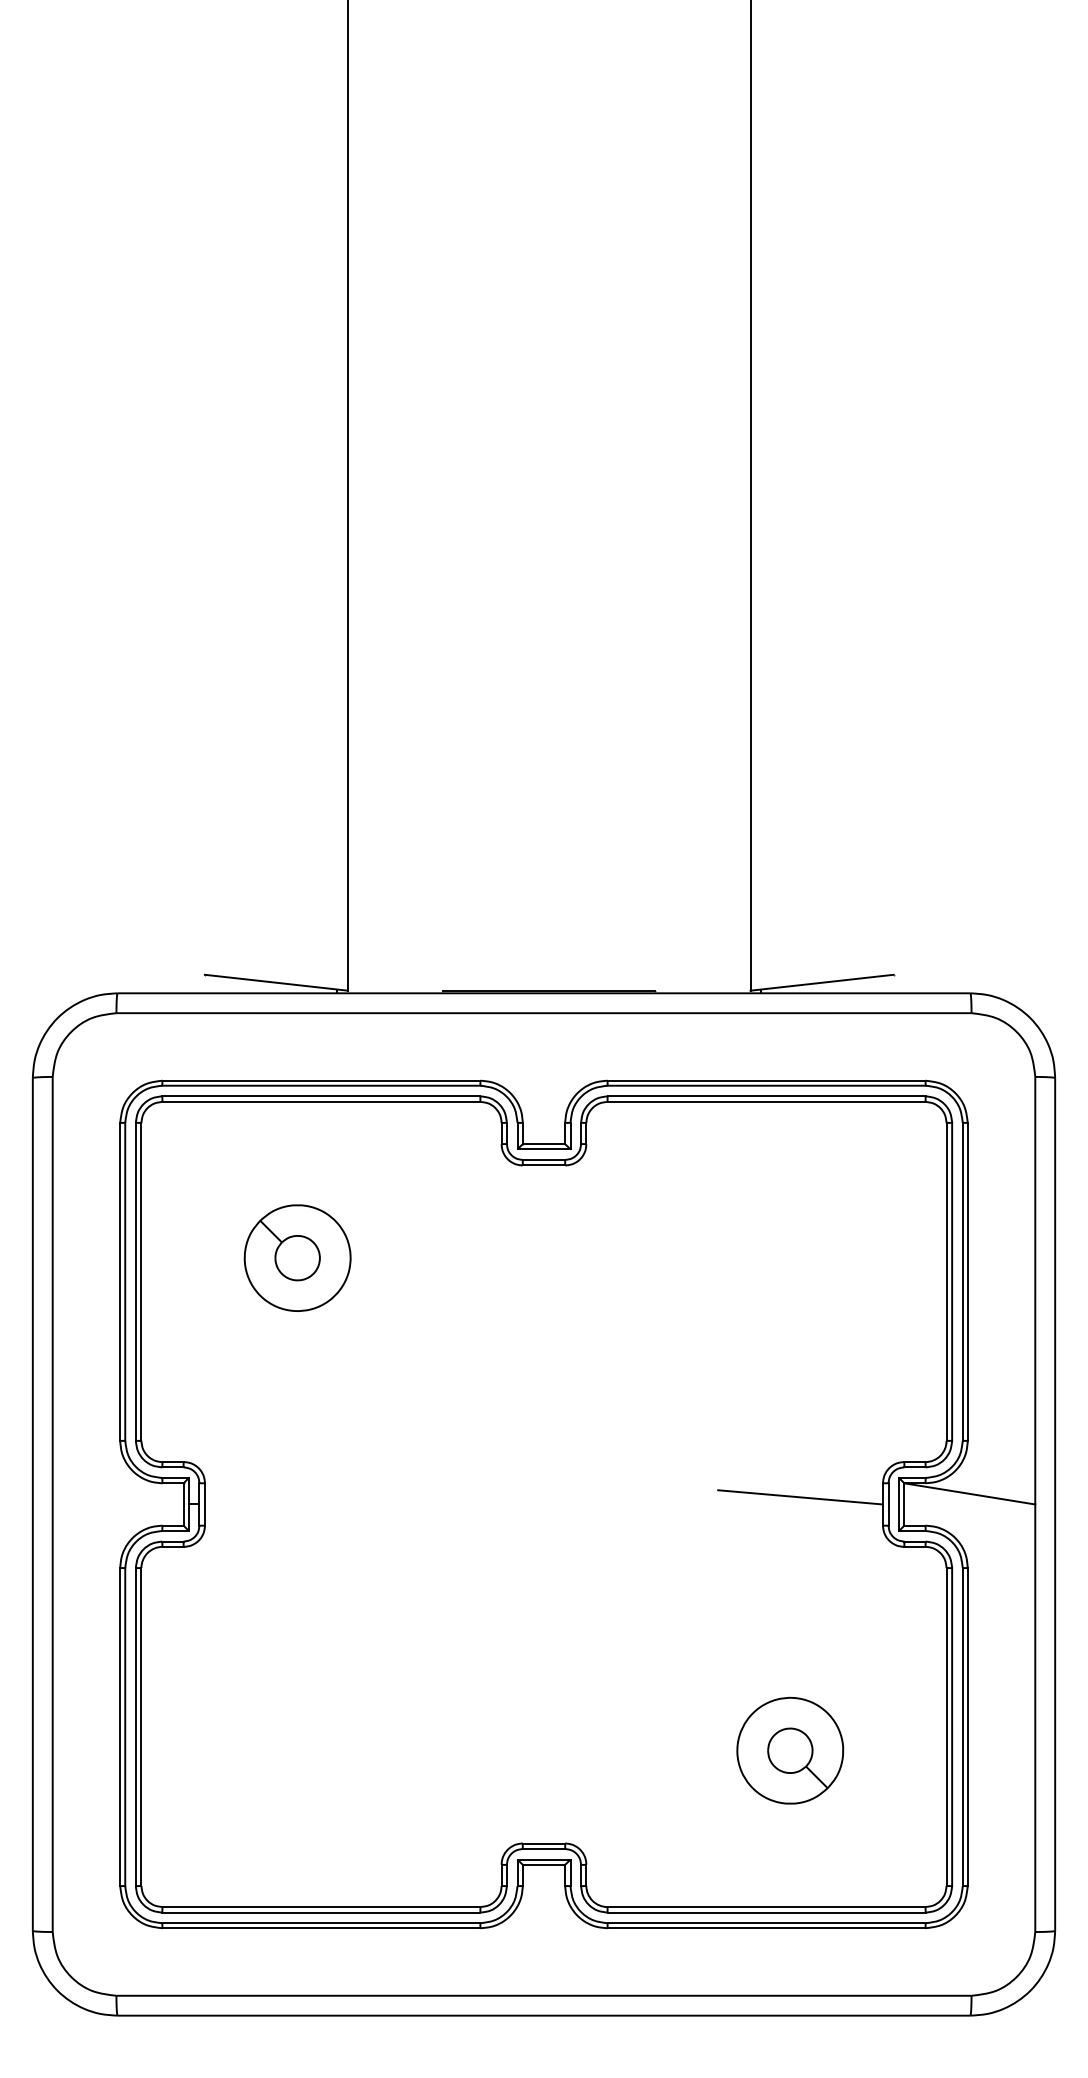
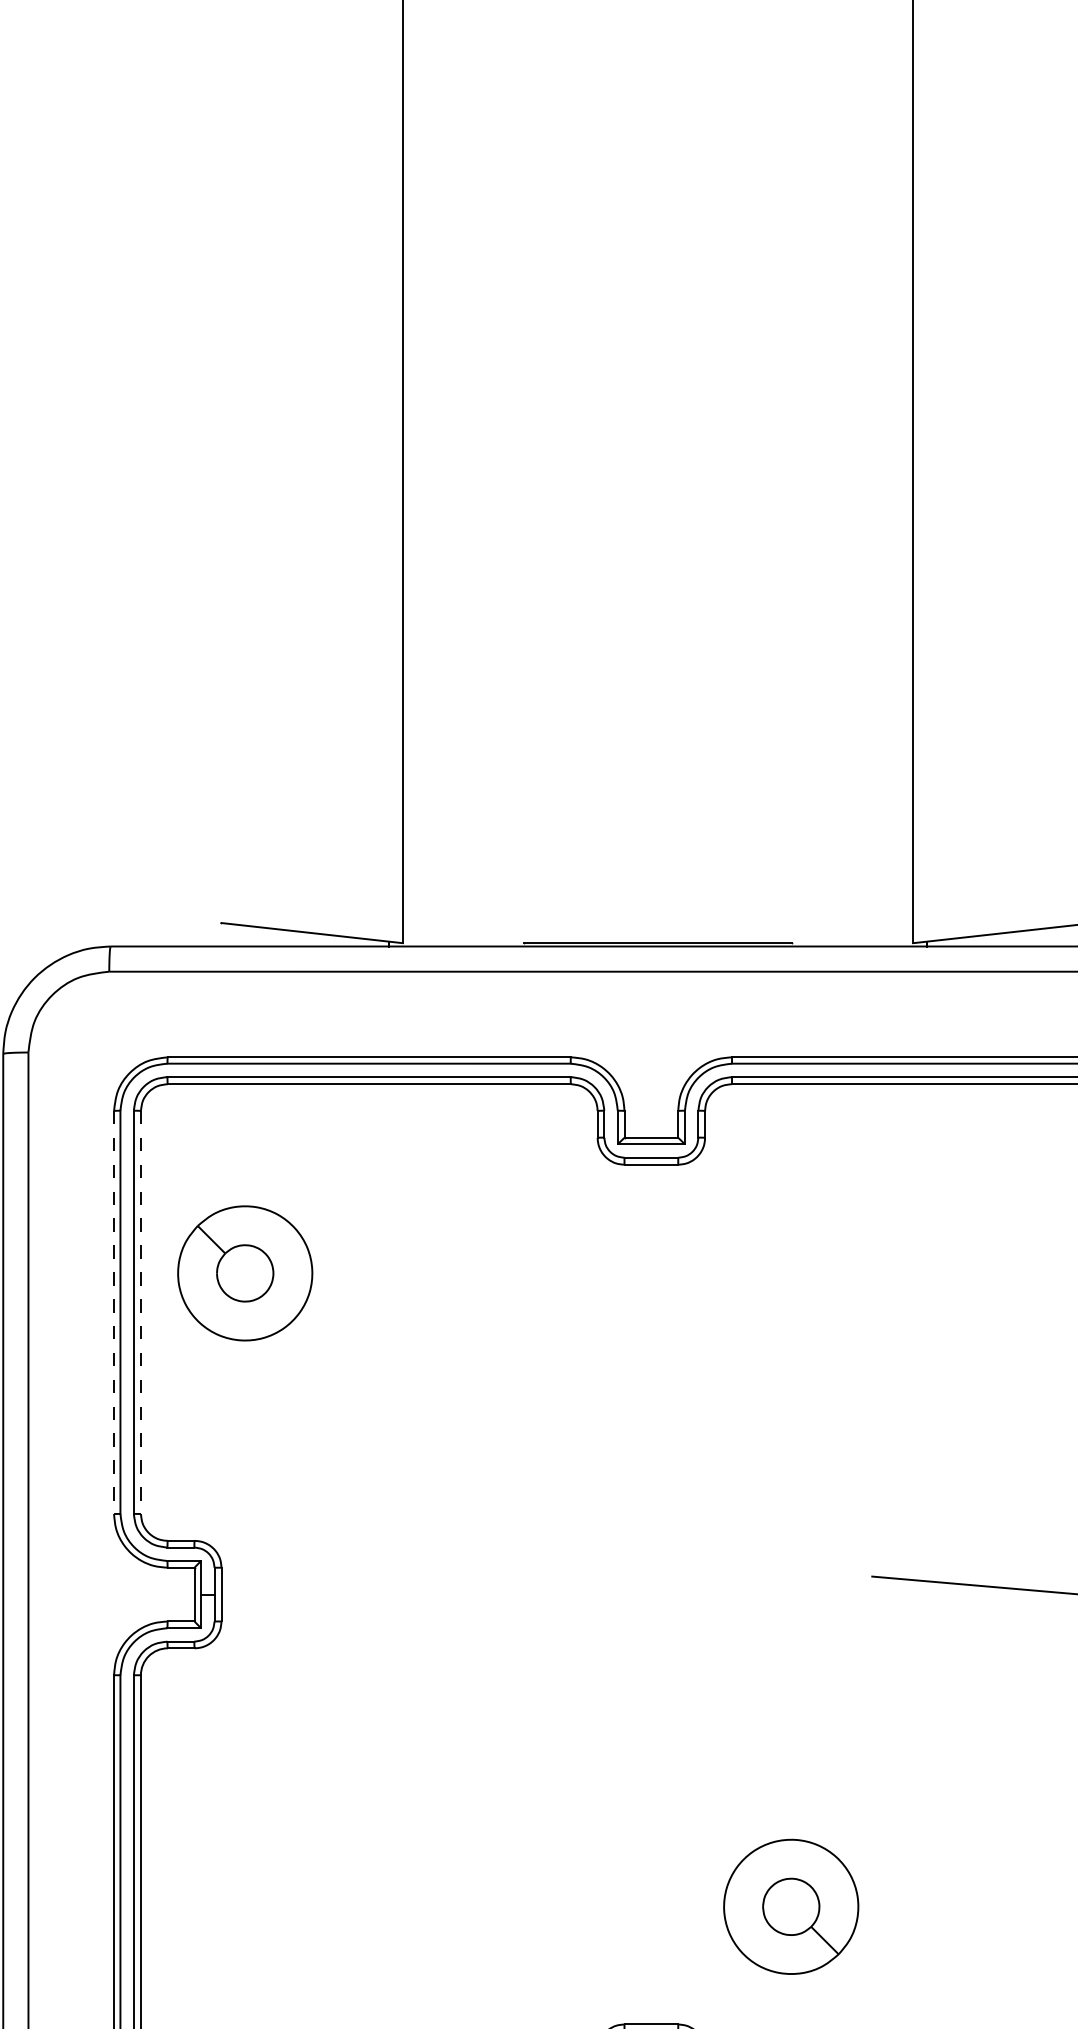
part: (297, 1257) -> (245, 1272), moved
line: (120, 1282) -> (114, 1313), solid -> dashed
line: (141, 1282) -> (141, 1313), solid -> dashed
part: (790, 1750) -> (791, 1906), moved

